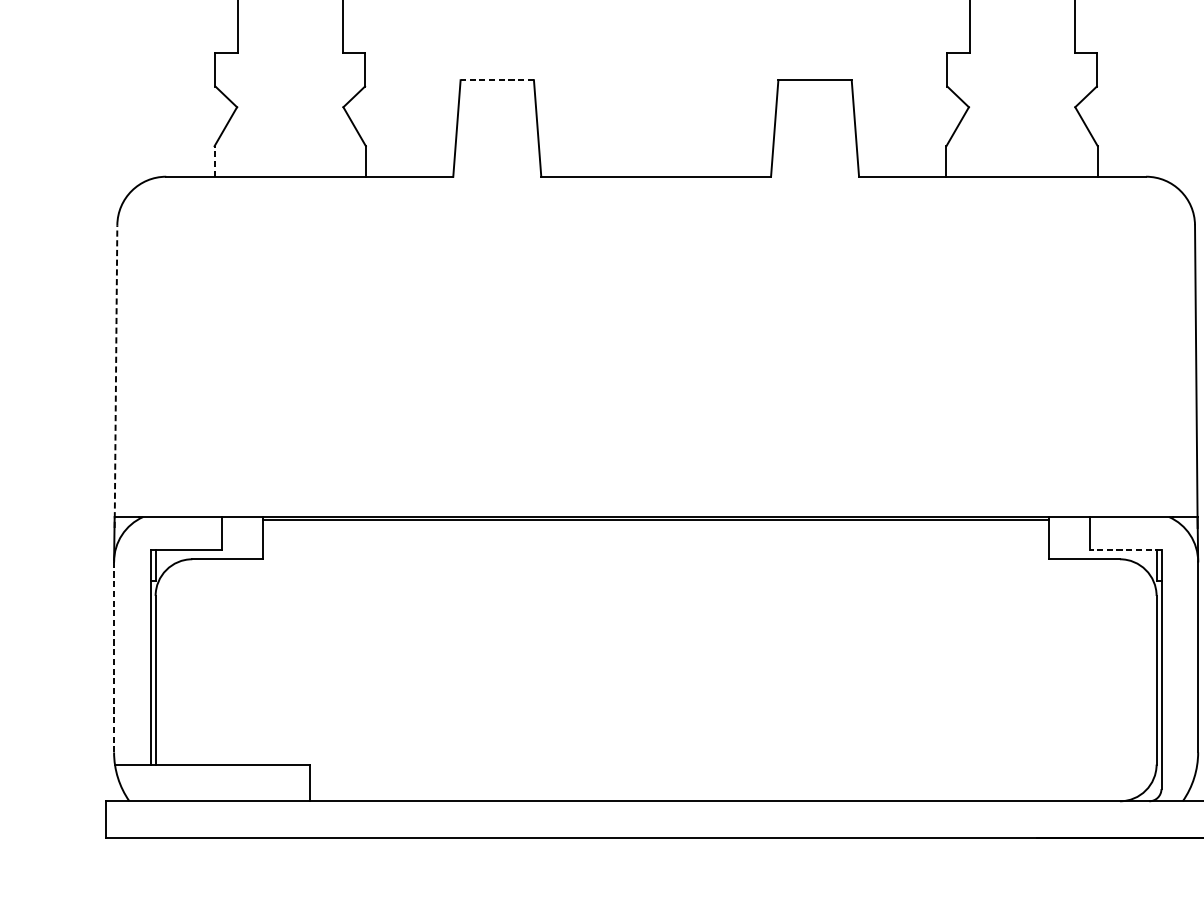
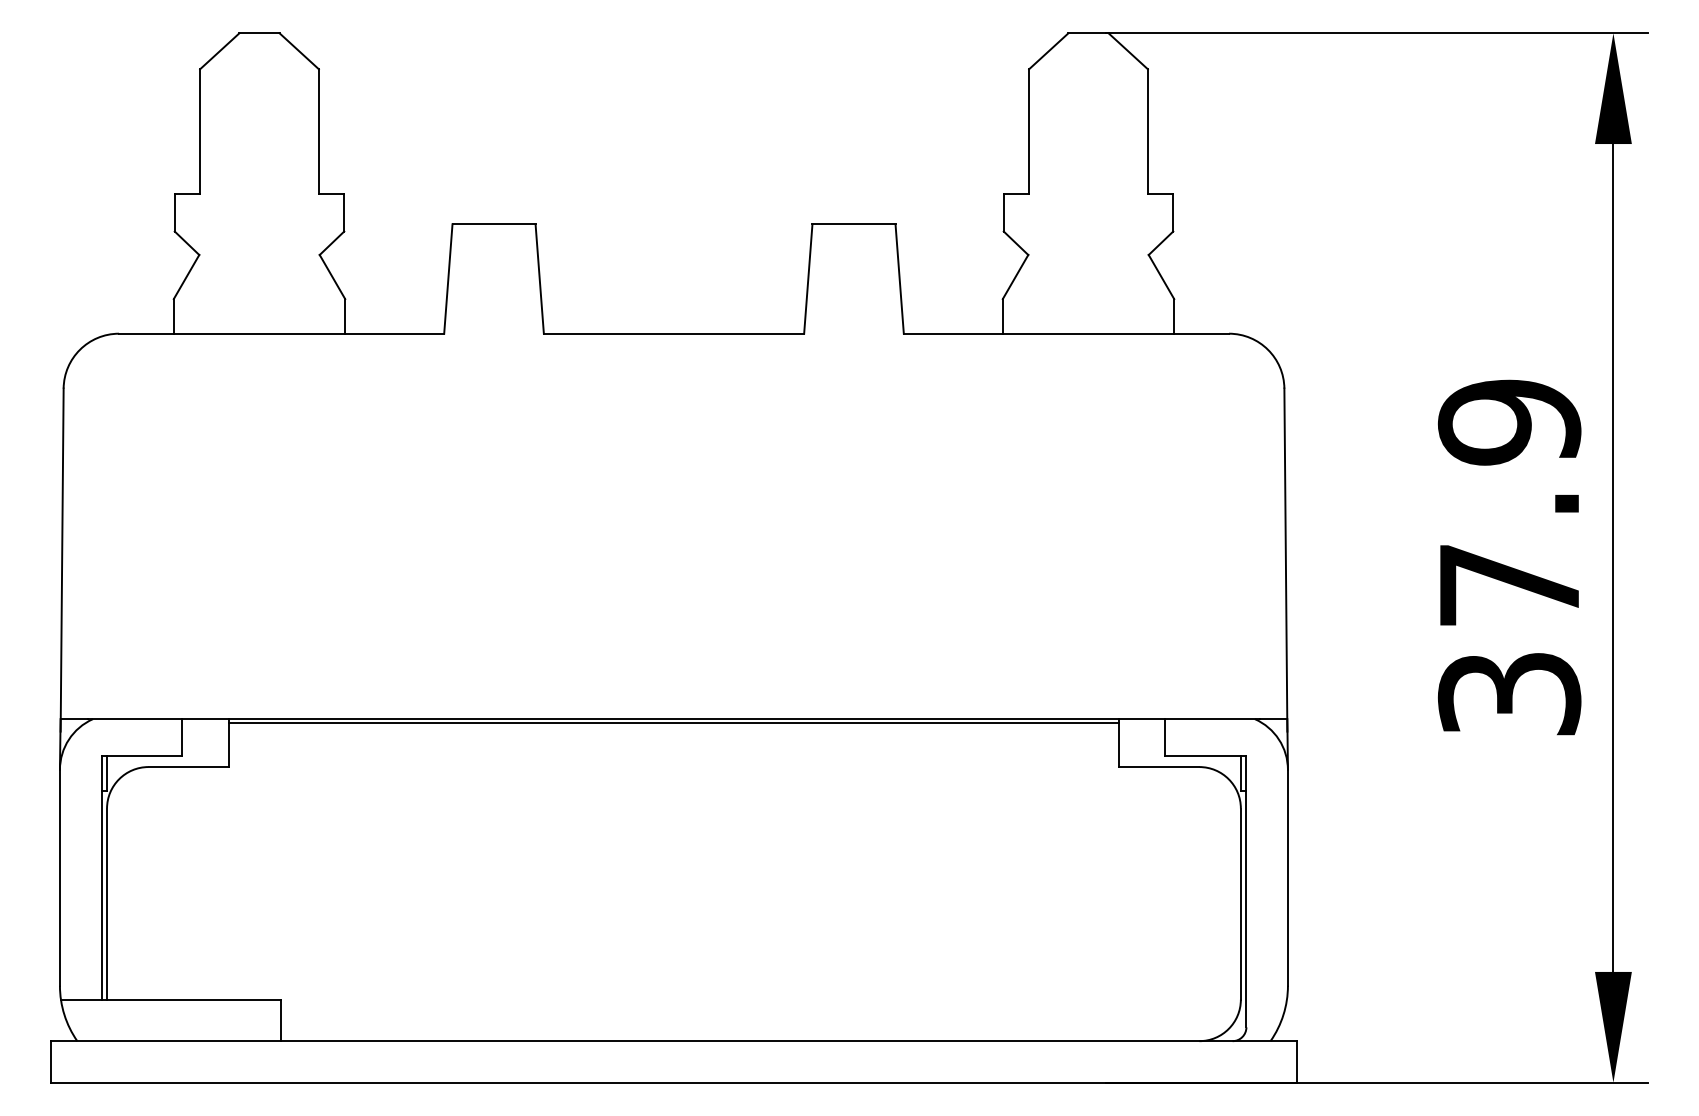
line: (497, 80) -> (494, 224), dashed -> solid
line: (214, 160) -> (173, 315), dashed -> solid
line: (116, 376) -> (62, 559), dashed -> solid
line: (1125, 549) -> (1205, 755), dashed -> solid
line: (113, 656) -> (59, 877), dashed -> solid

